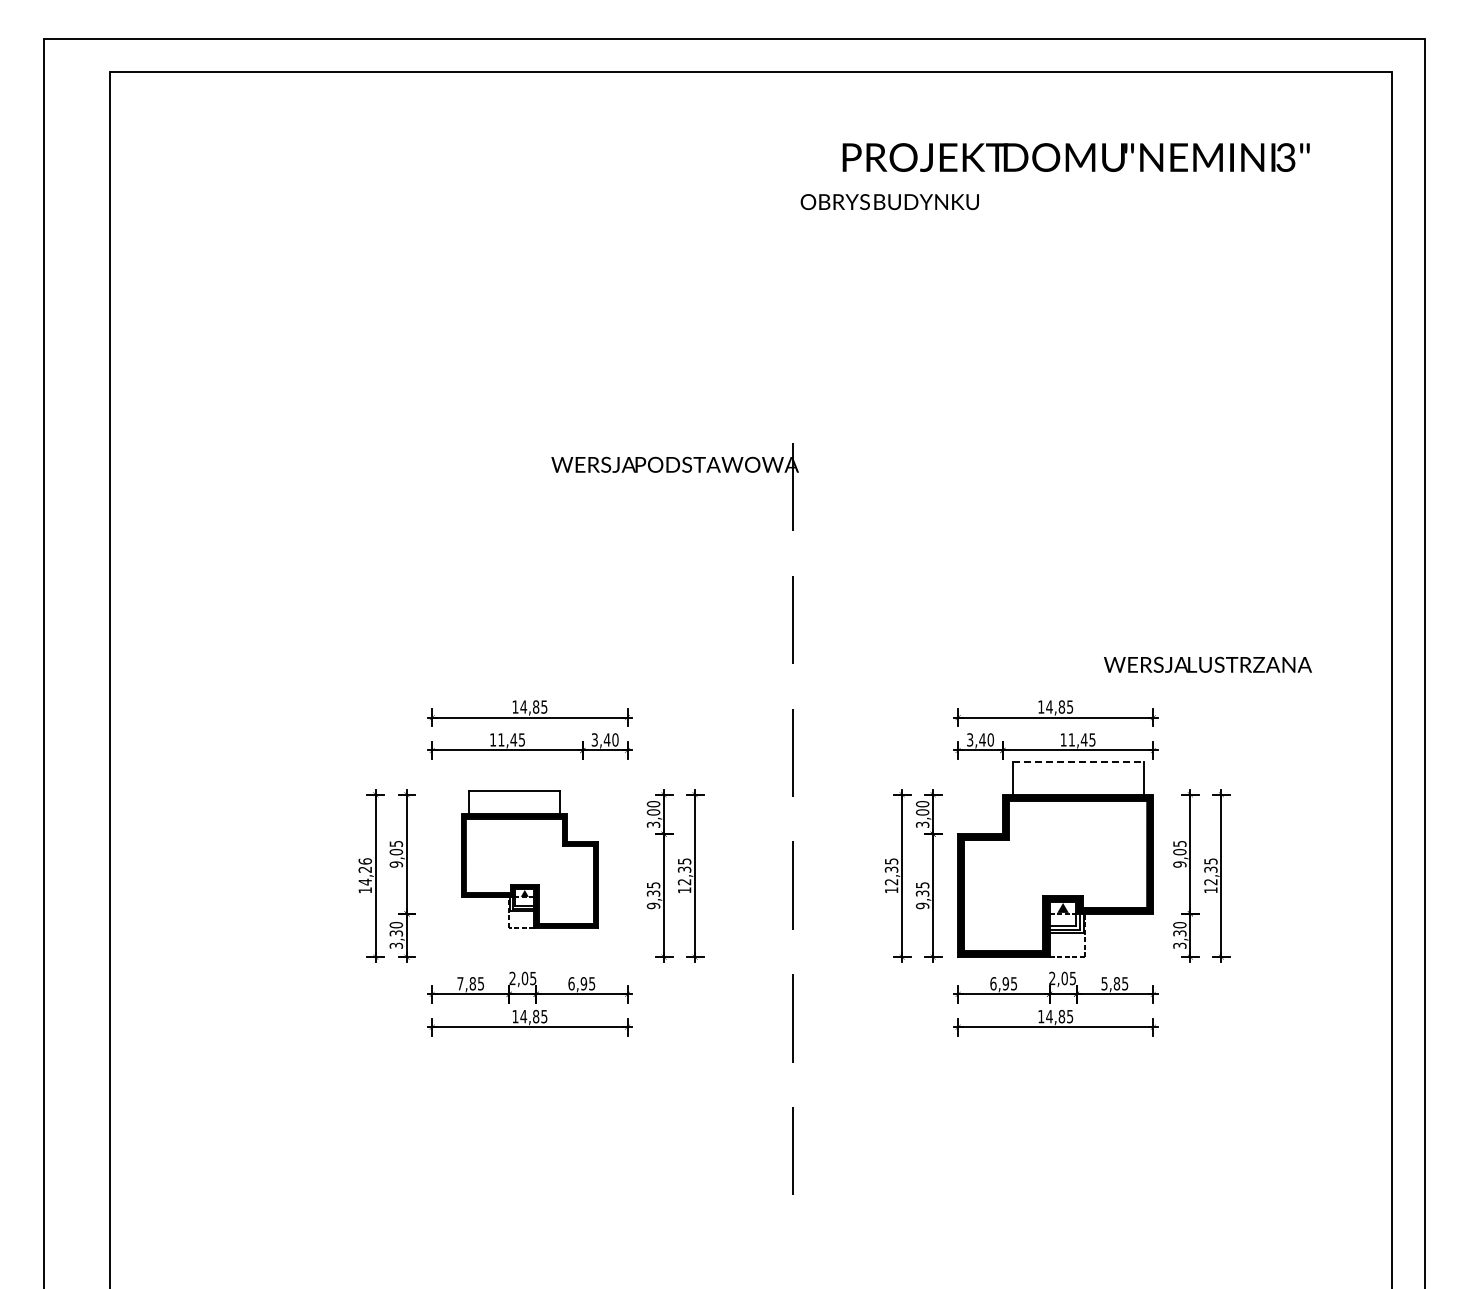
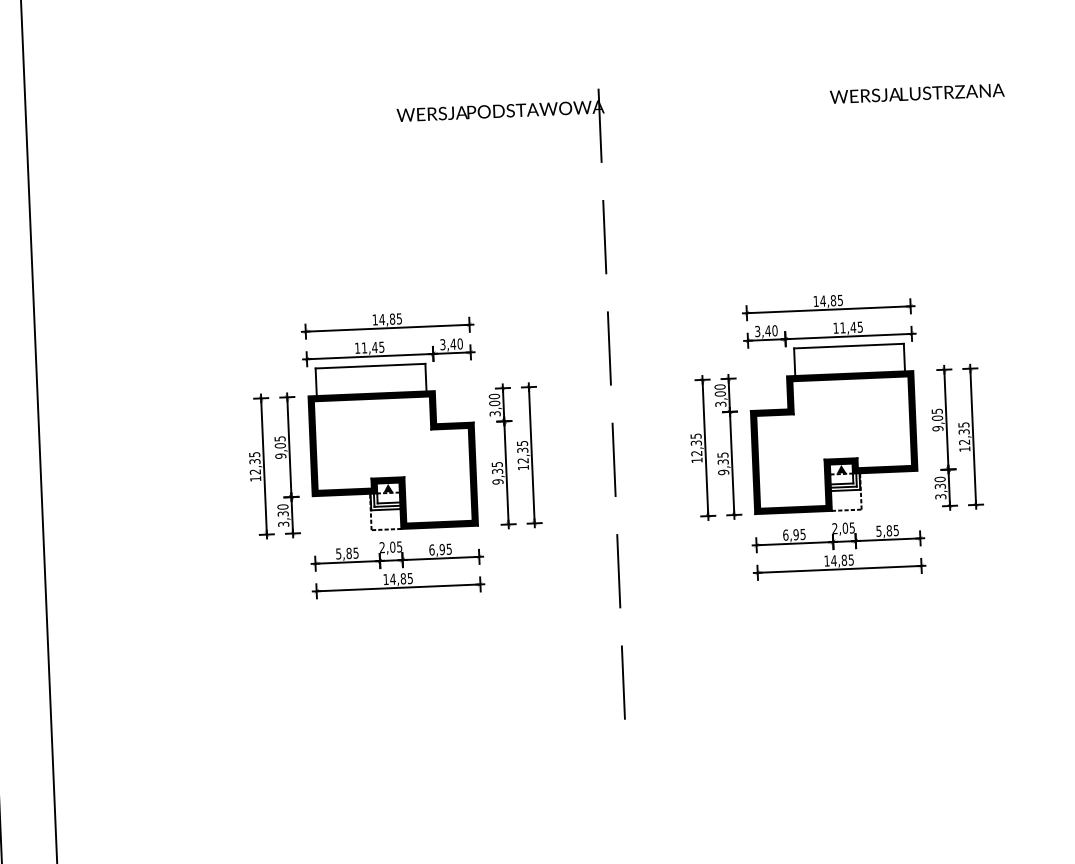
text: (1207, 664) -> (916, 93), moved
line: (1078, 761) -> (849, 345), dashed -> solid
part: (529, 859) -> (392, 447), size x1.43
text: (365, 871) -> (255, 463), 14,26 -> 12,35
text: (460, 983) -> (338, 553), 7,85 -> 5,85

